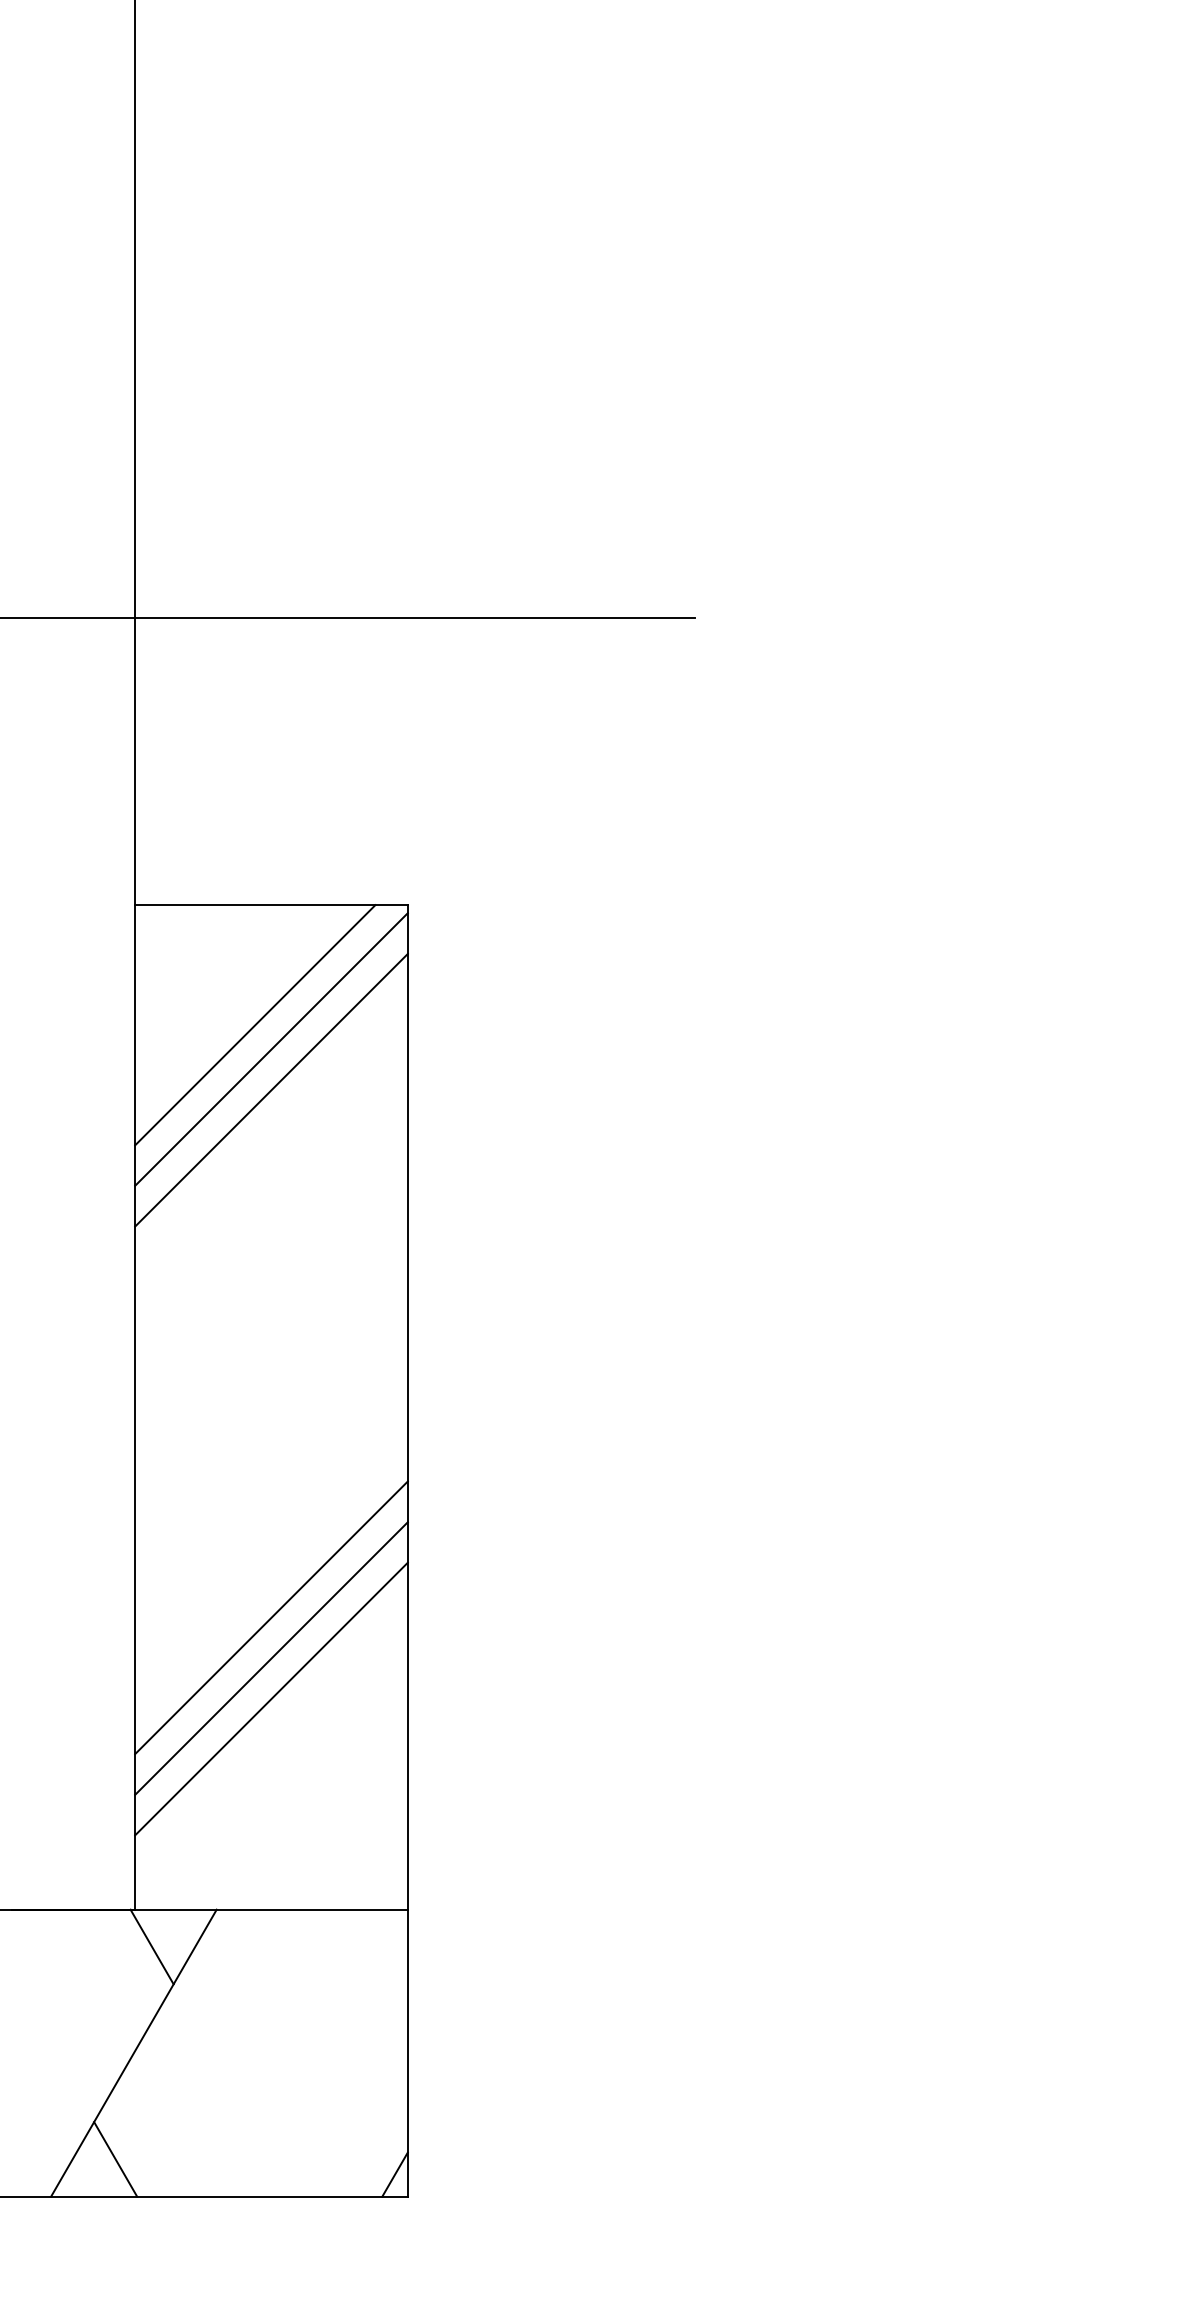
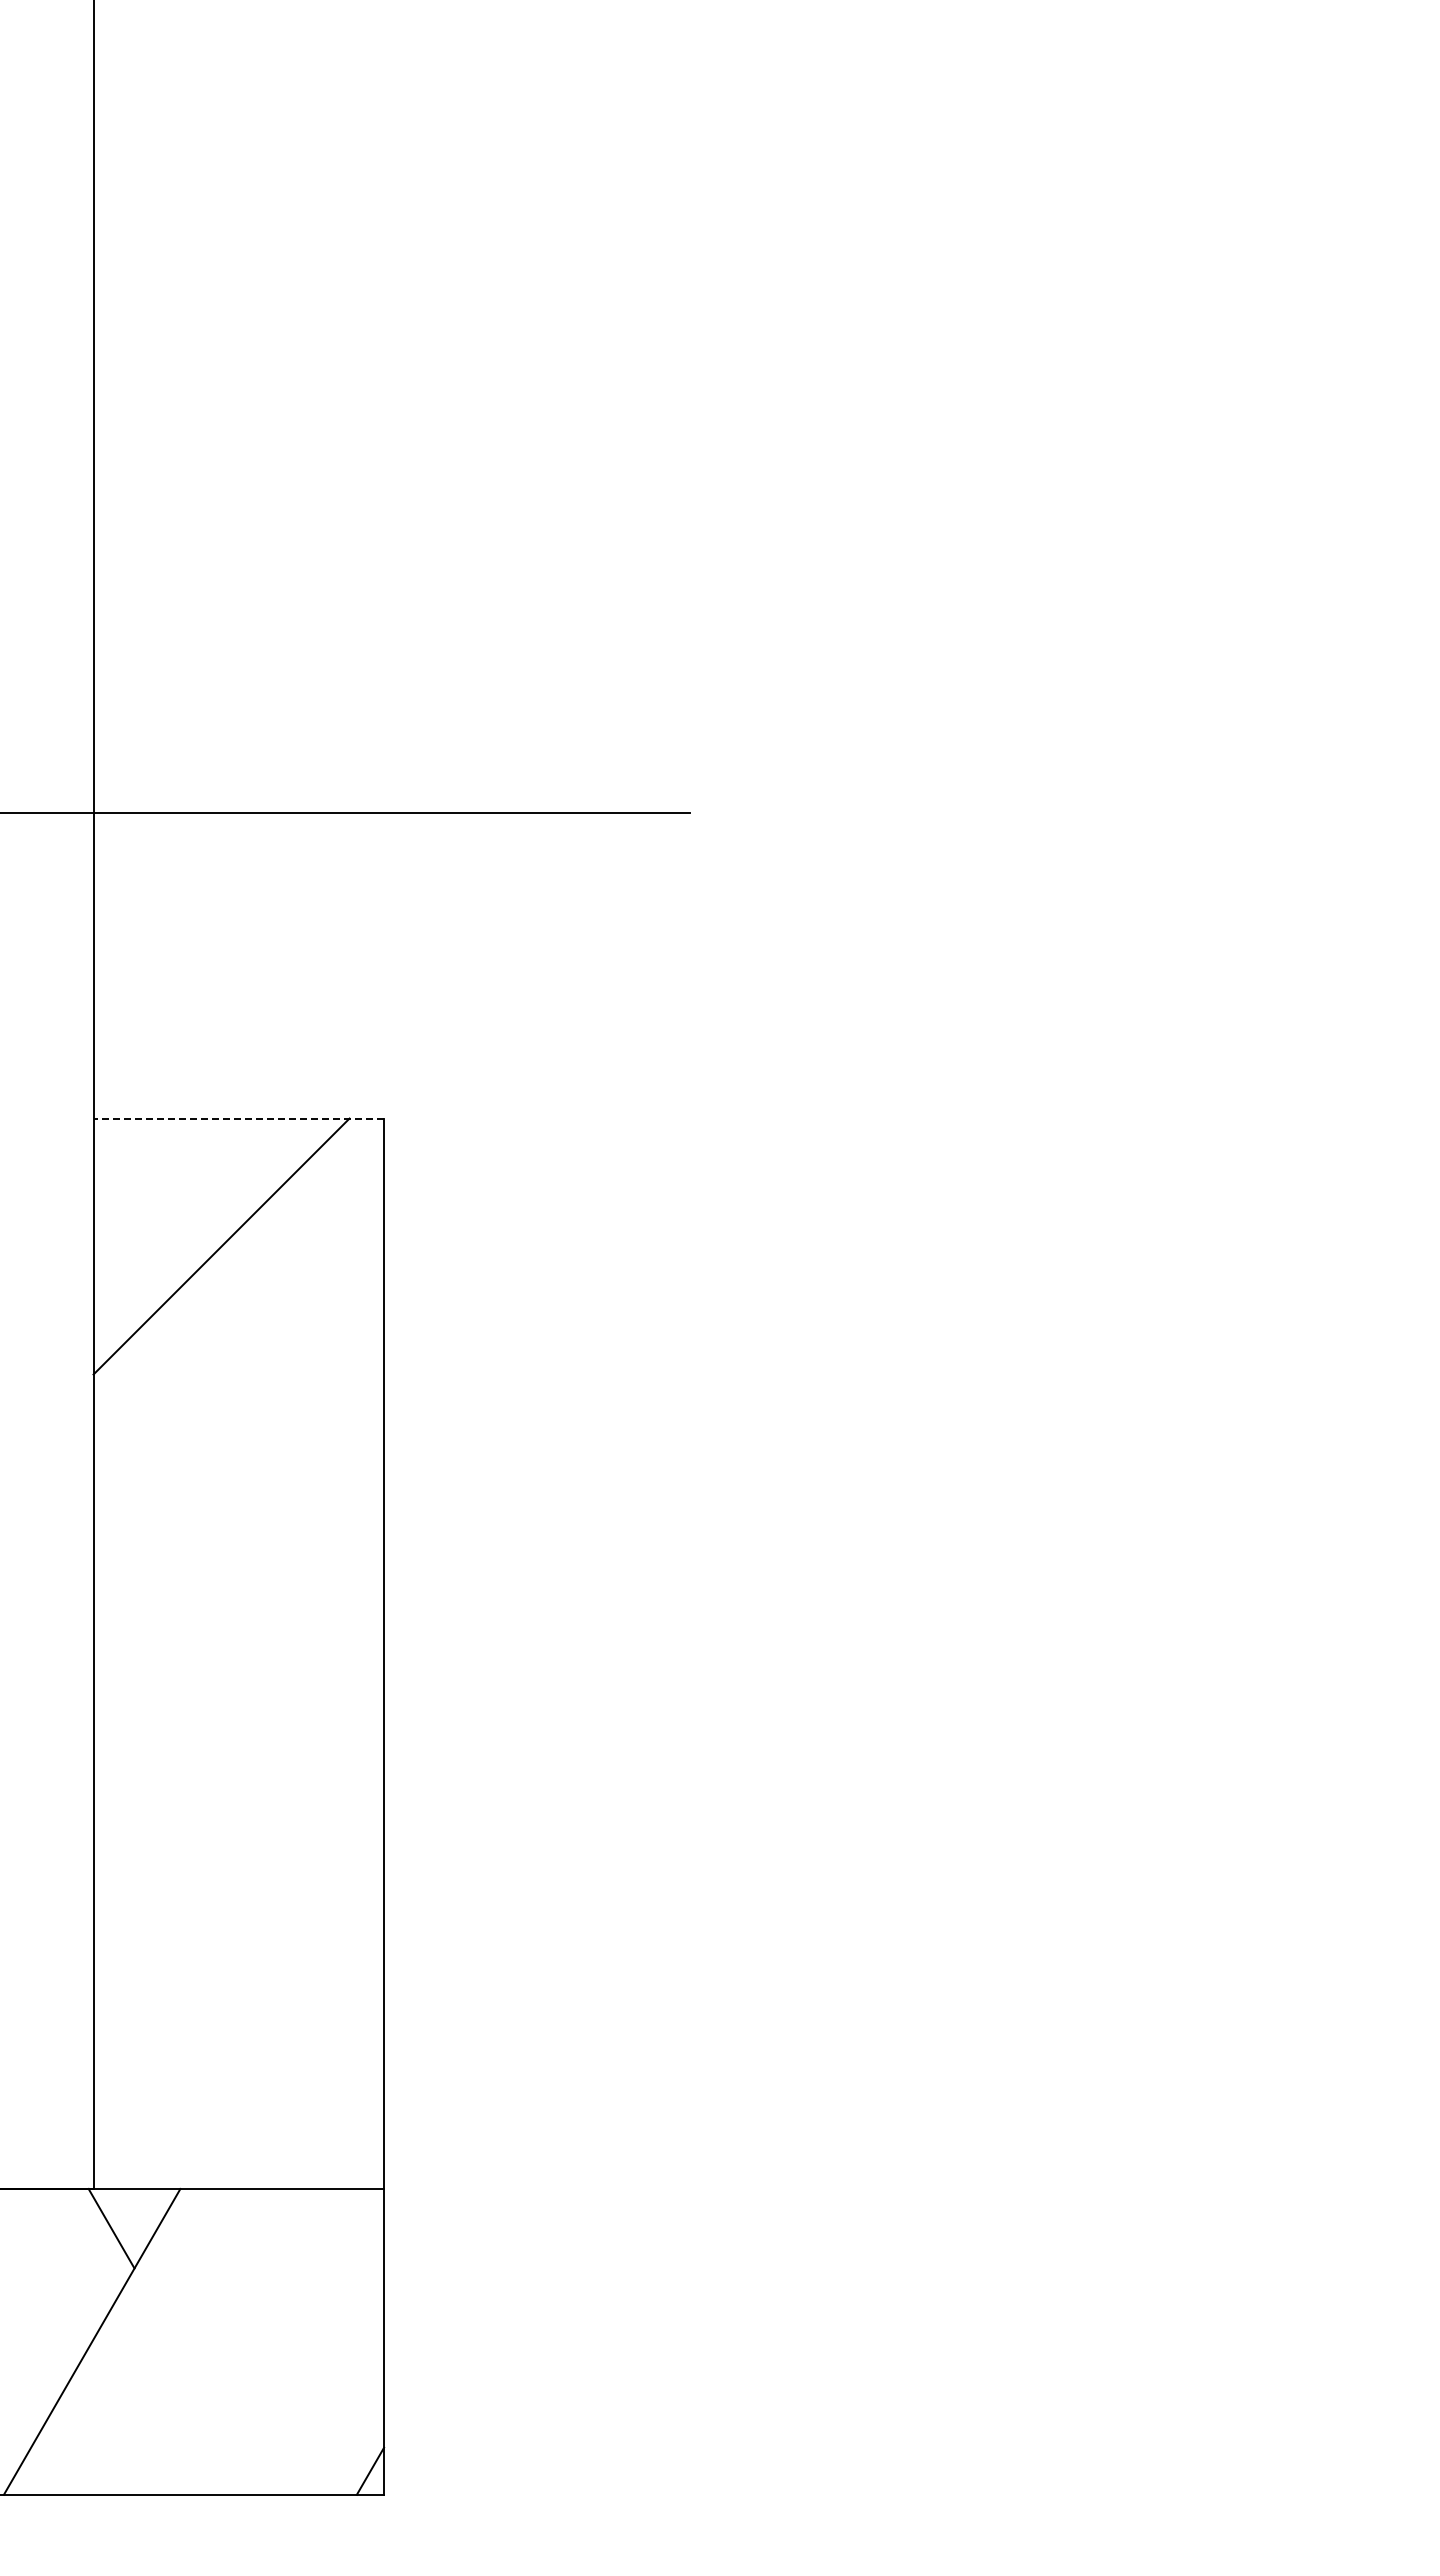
line: (271, 905) -> (238, 1118), solid -> dashed
line: (271, 1049) -> (238, 1272), removed
line: (271, 1089) -> (238, 1315), removed
line: (271, 1617) -> (238, 1877), removed
line: (271, 1658) -> (238, 1921), removed
line: (271, 1699) -> (238, 1964), removed
line: (115, 2158) -> (72, 2454), removed

